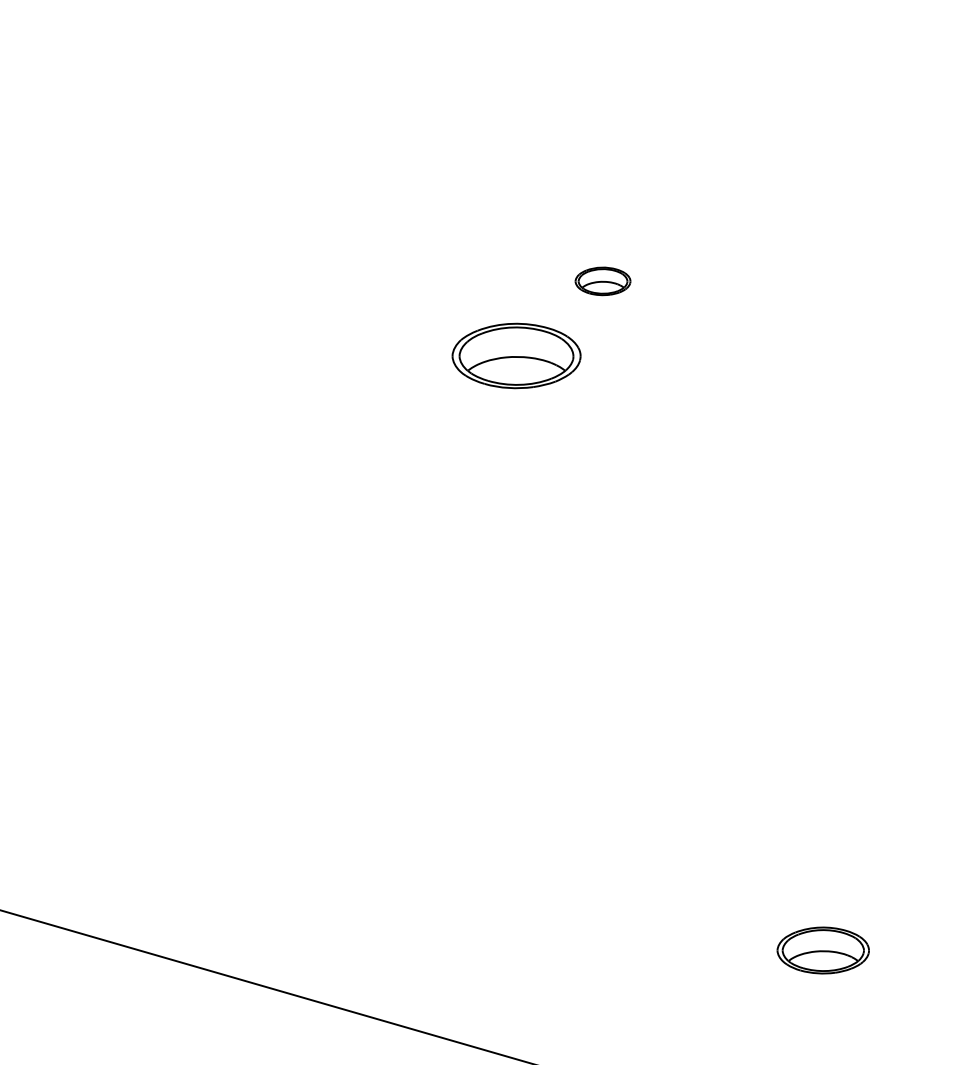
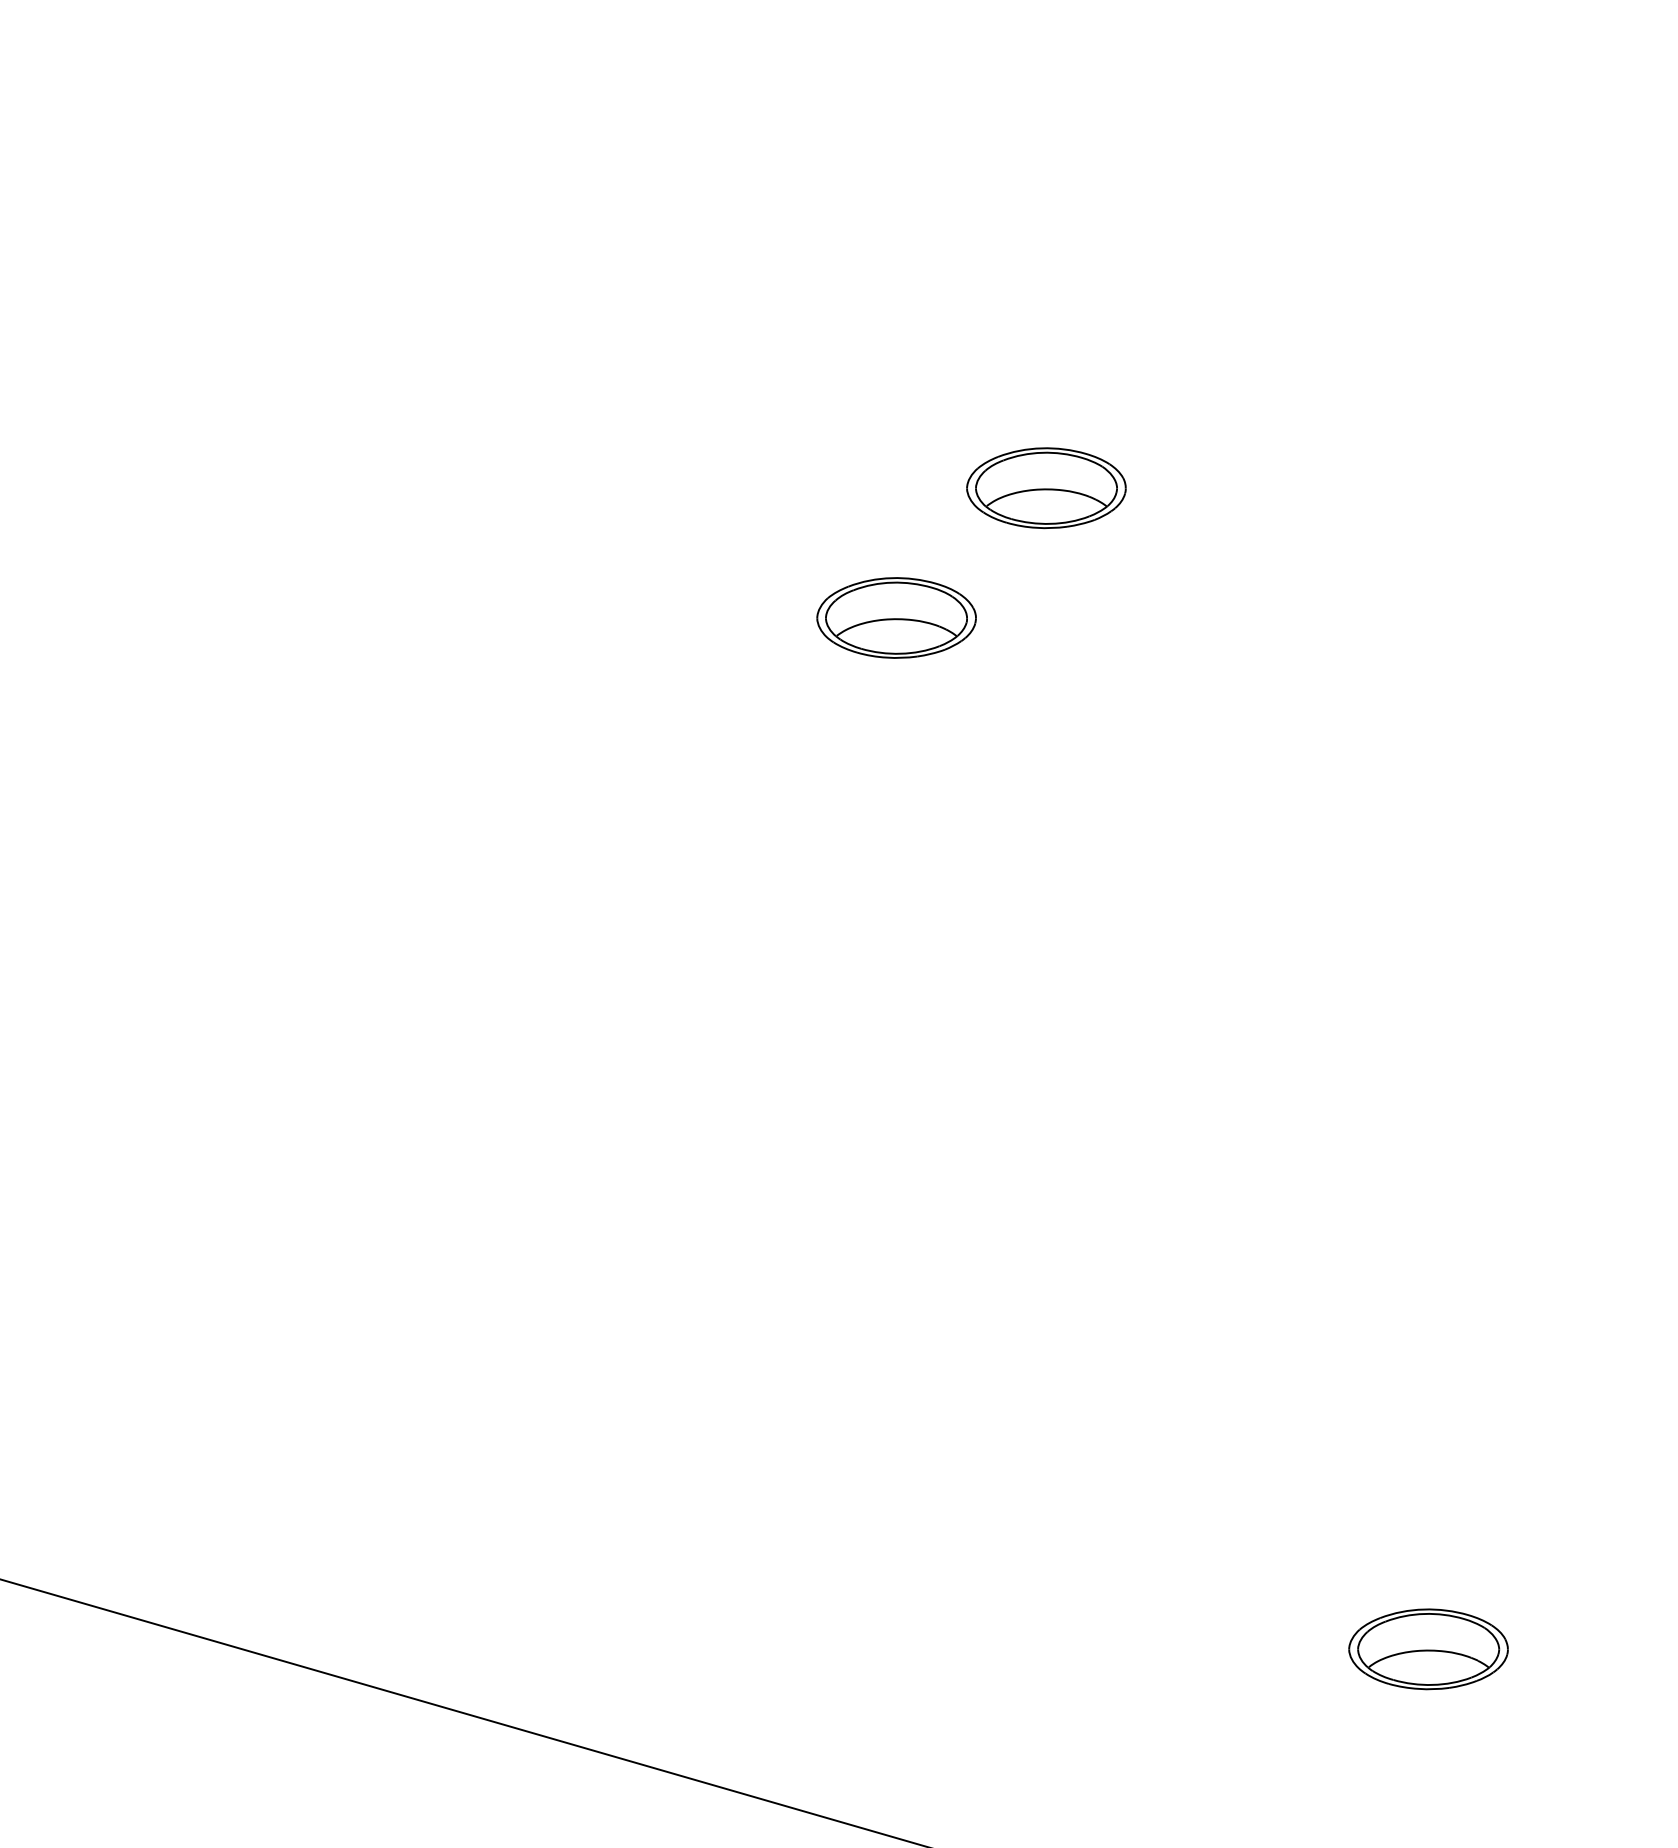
part: (602, 281) -> (1045, 488), size x1.67
part: (516, 356) -> (896, 618), size x0.71

